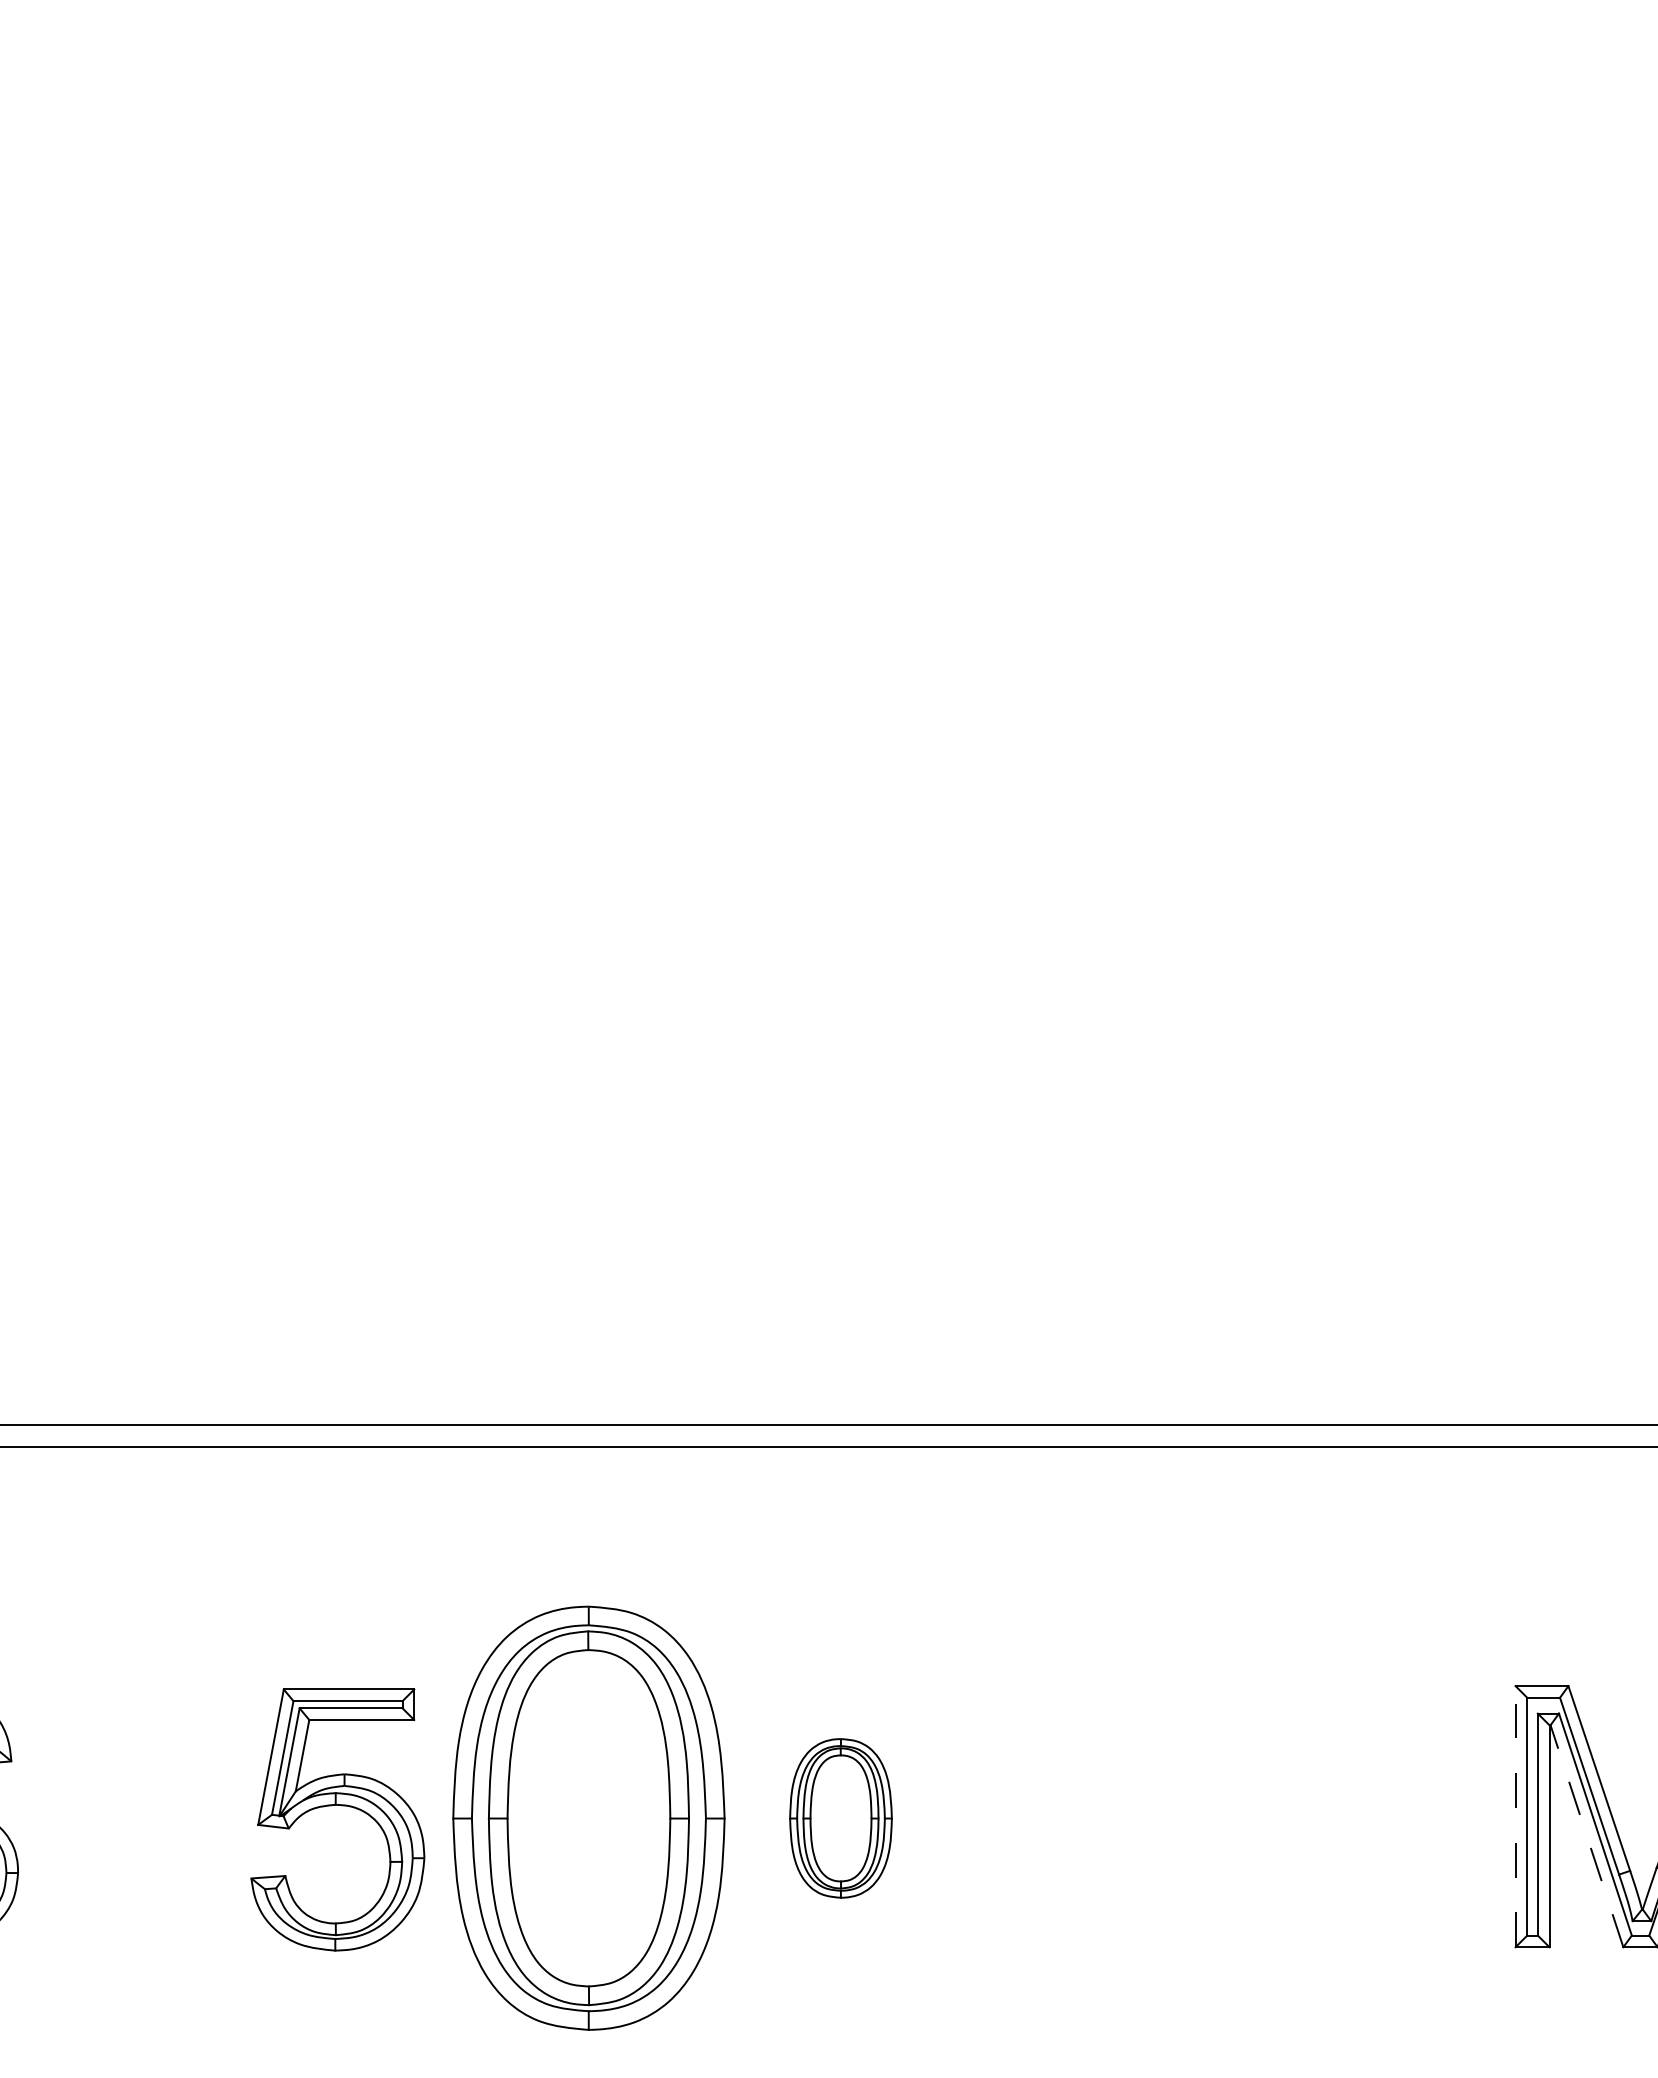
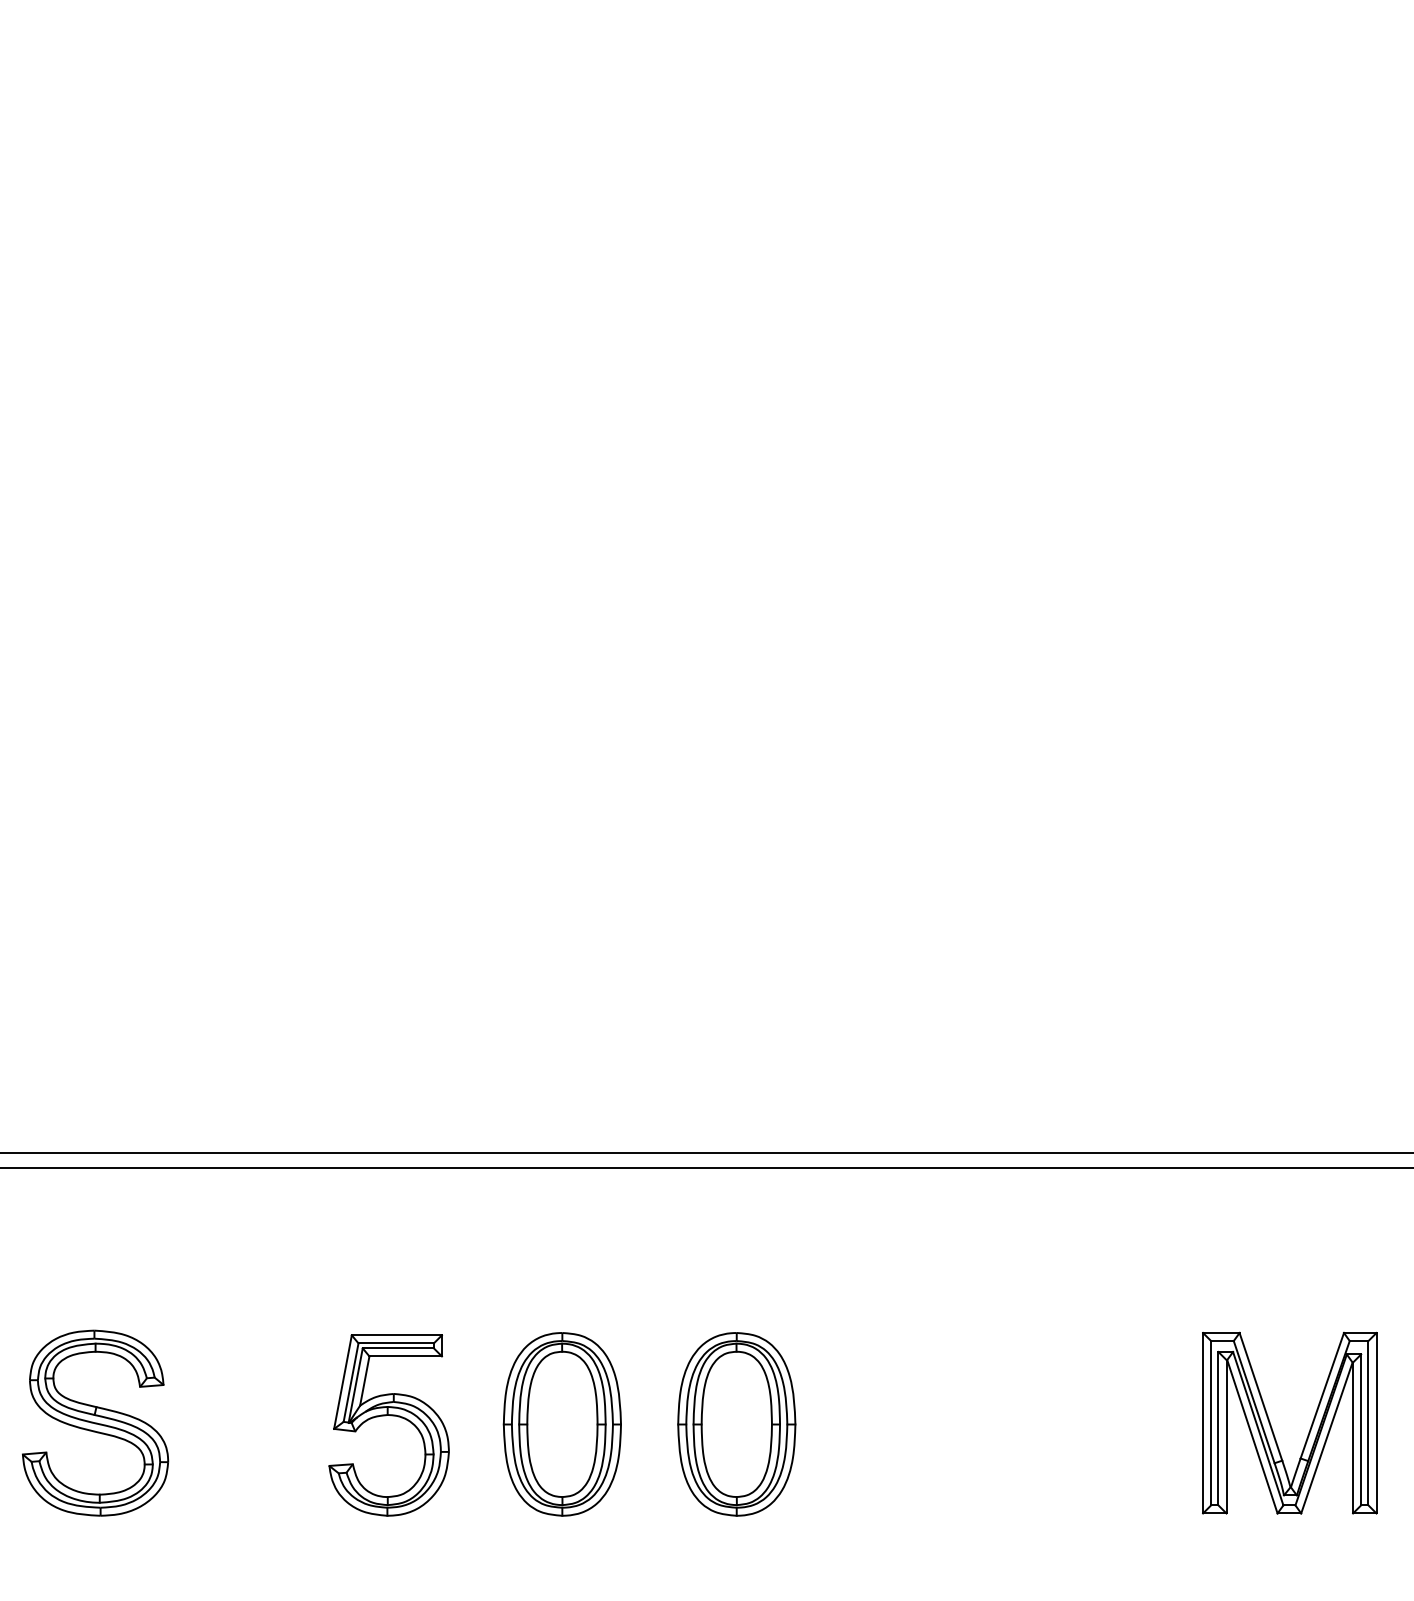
line: (1516, 1815) -> (1203, 1422), dashed -> solid
part: (587, 1818) -> (561, 1424), size x0.62
part: (840, 1818) -> (736, 1424), size x1.67
line: (1587, 1835) -> (1252, 1436), dashed -> solid

